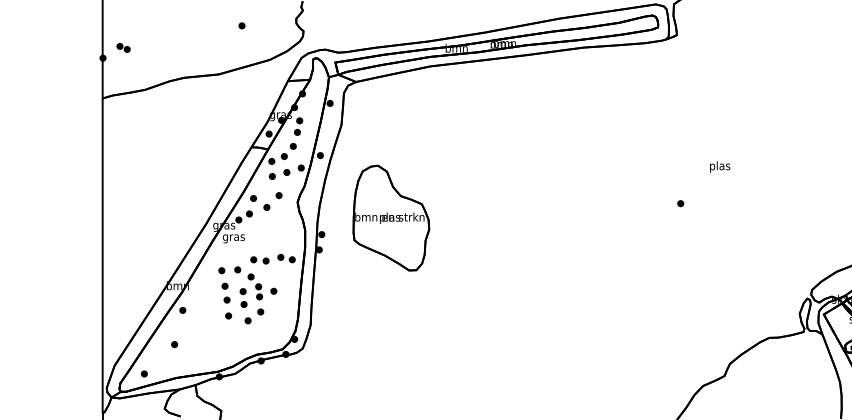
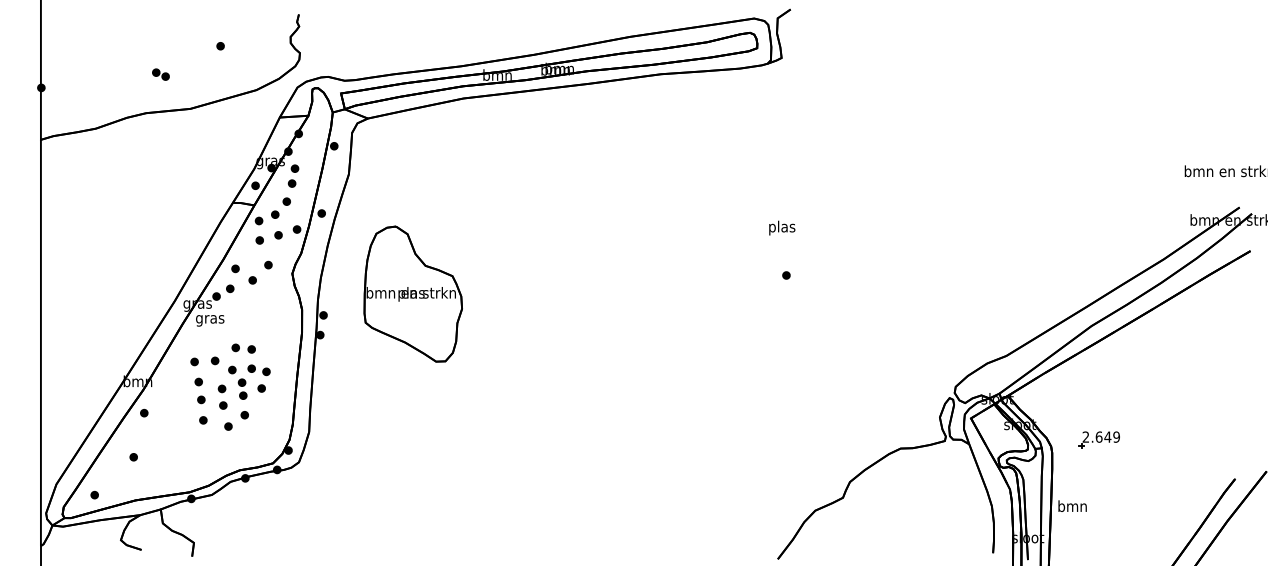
part: (123, 47) -> (160, 74), moved
text: (720, 166) -> (782, 227), moved
part: (286, 258) -> (258, 370), moved

